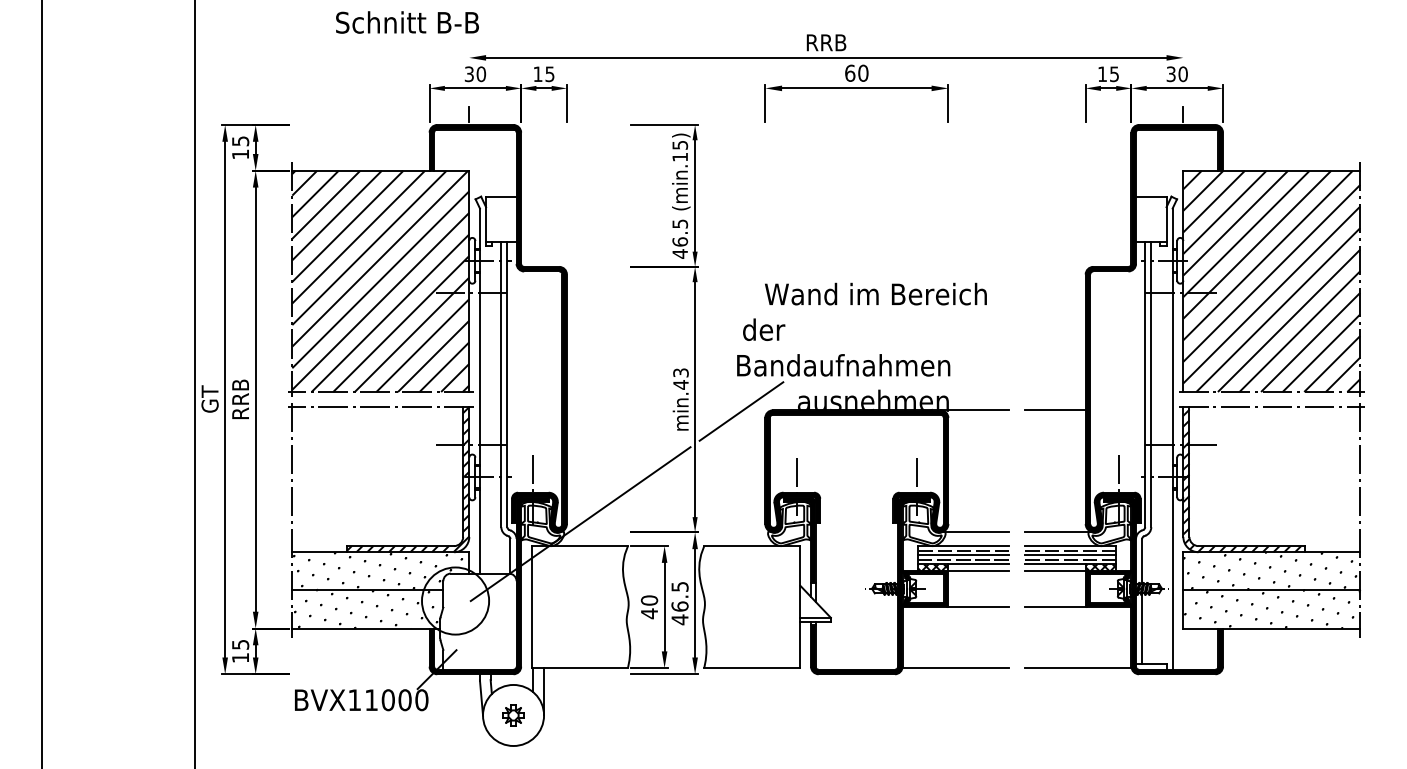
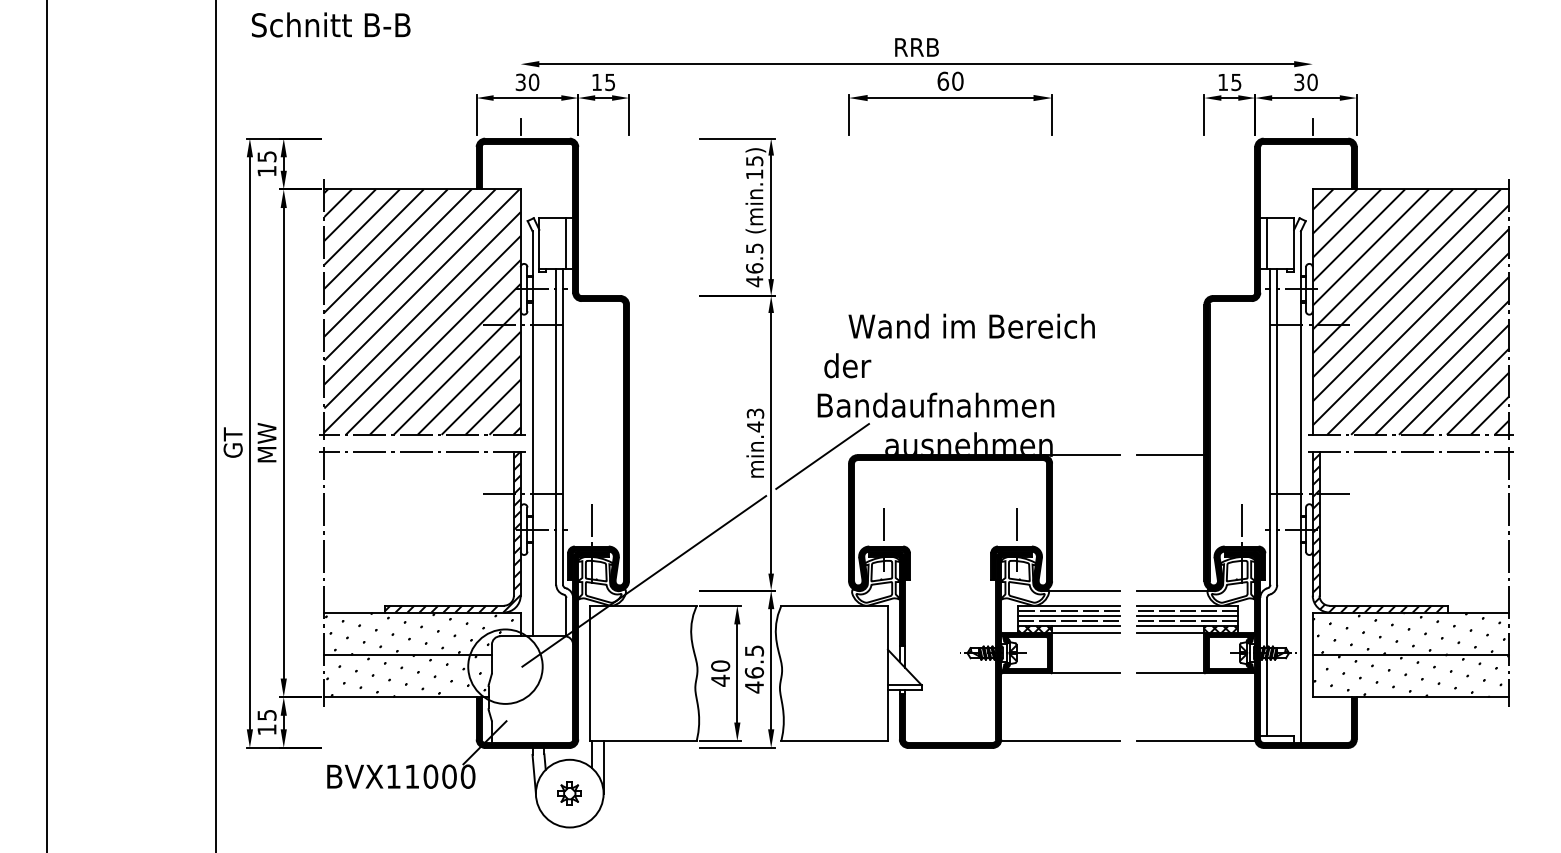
text: (407, 22) -> (331, 24), moved
line: (510, 219) -> (566, 243), added
line: (1142, 219) -> (1267, 243), added
text: (240, 398) -> (266, 442), RRB -> MW

